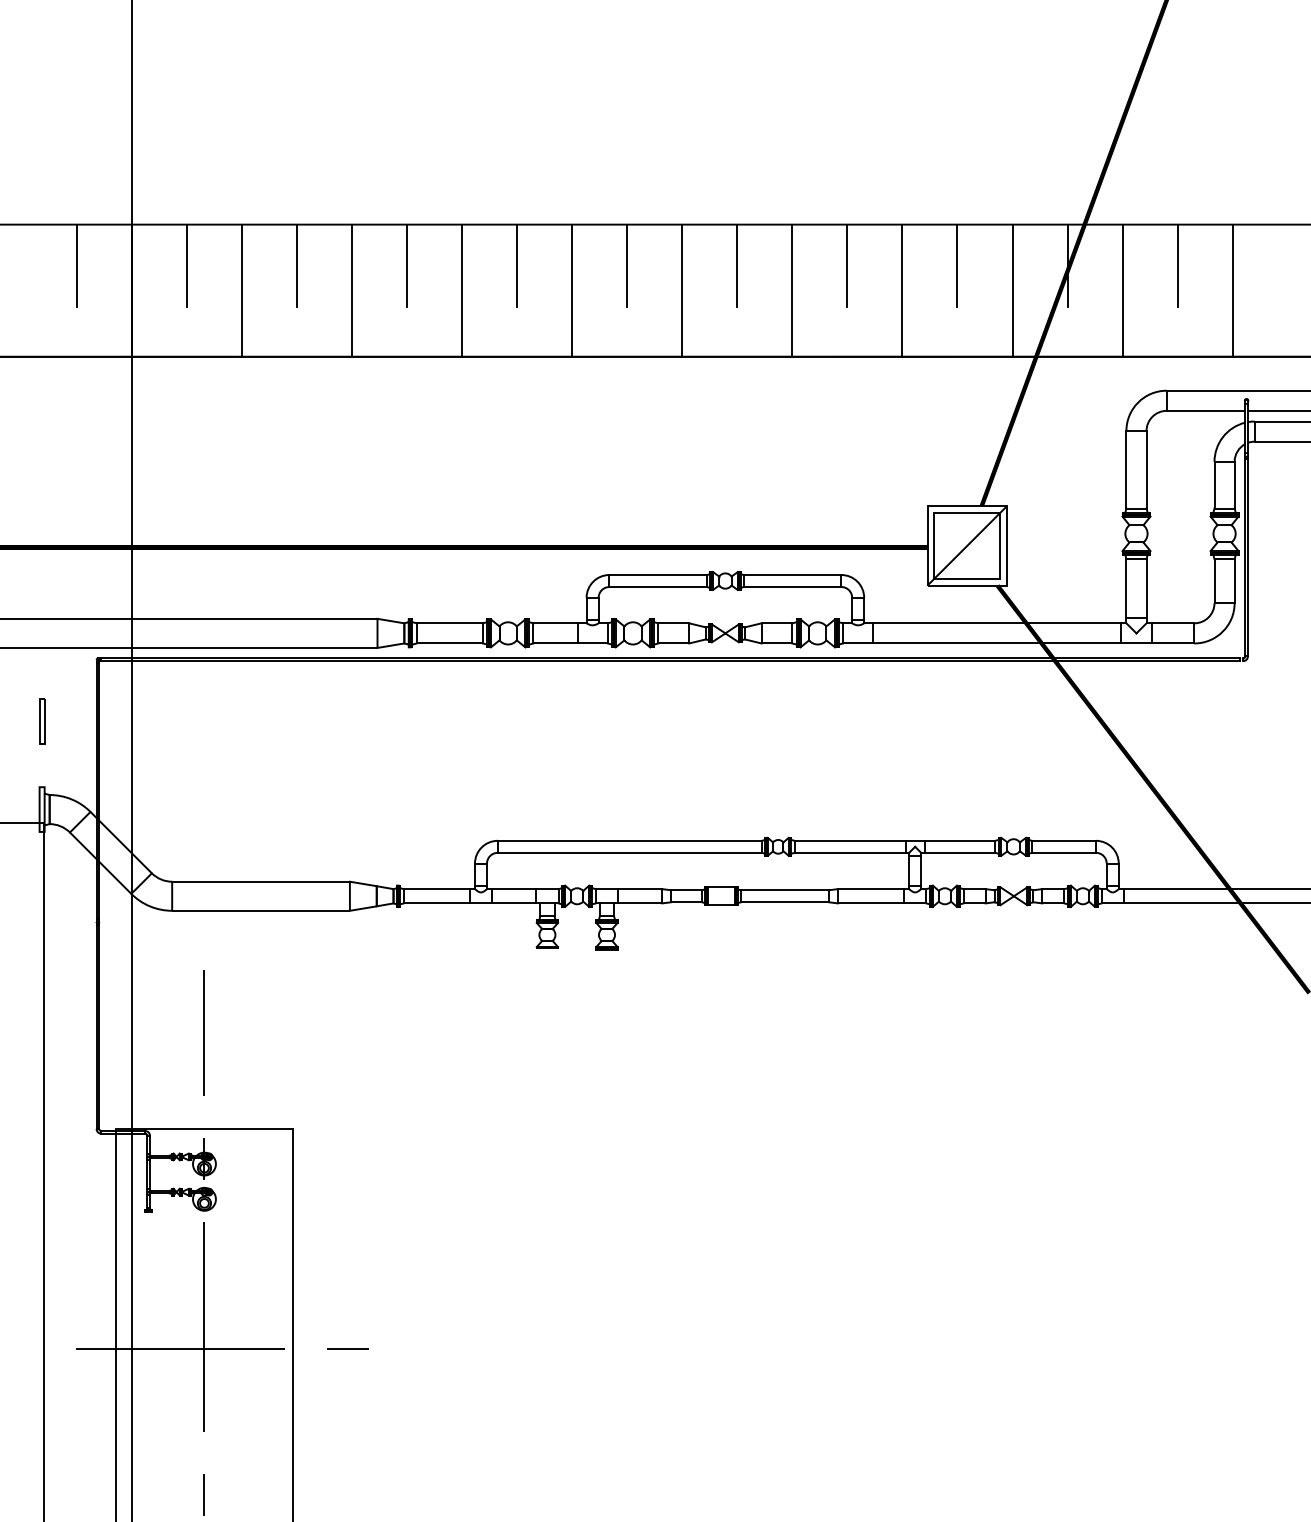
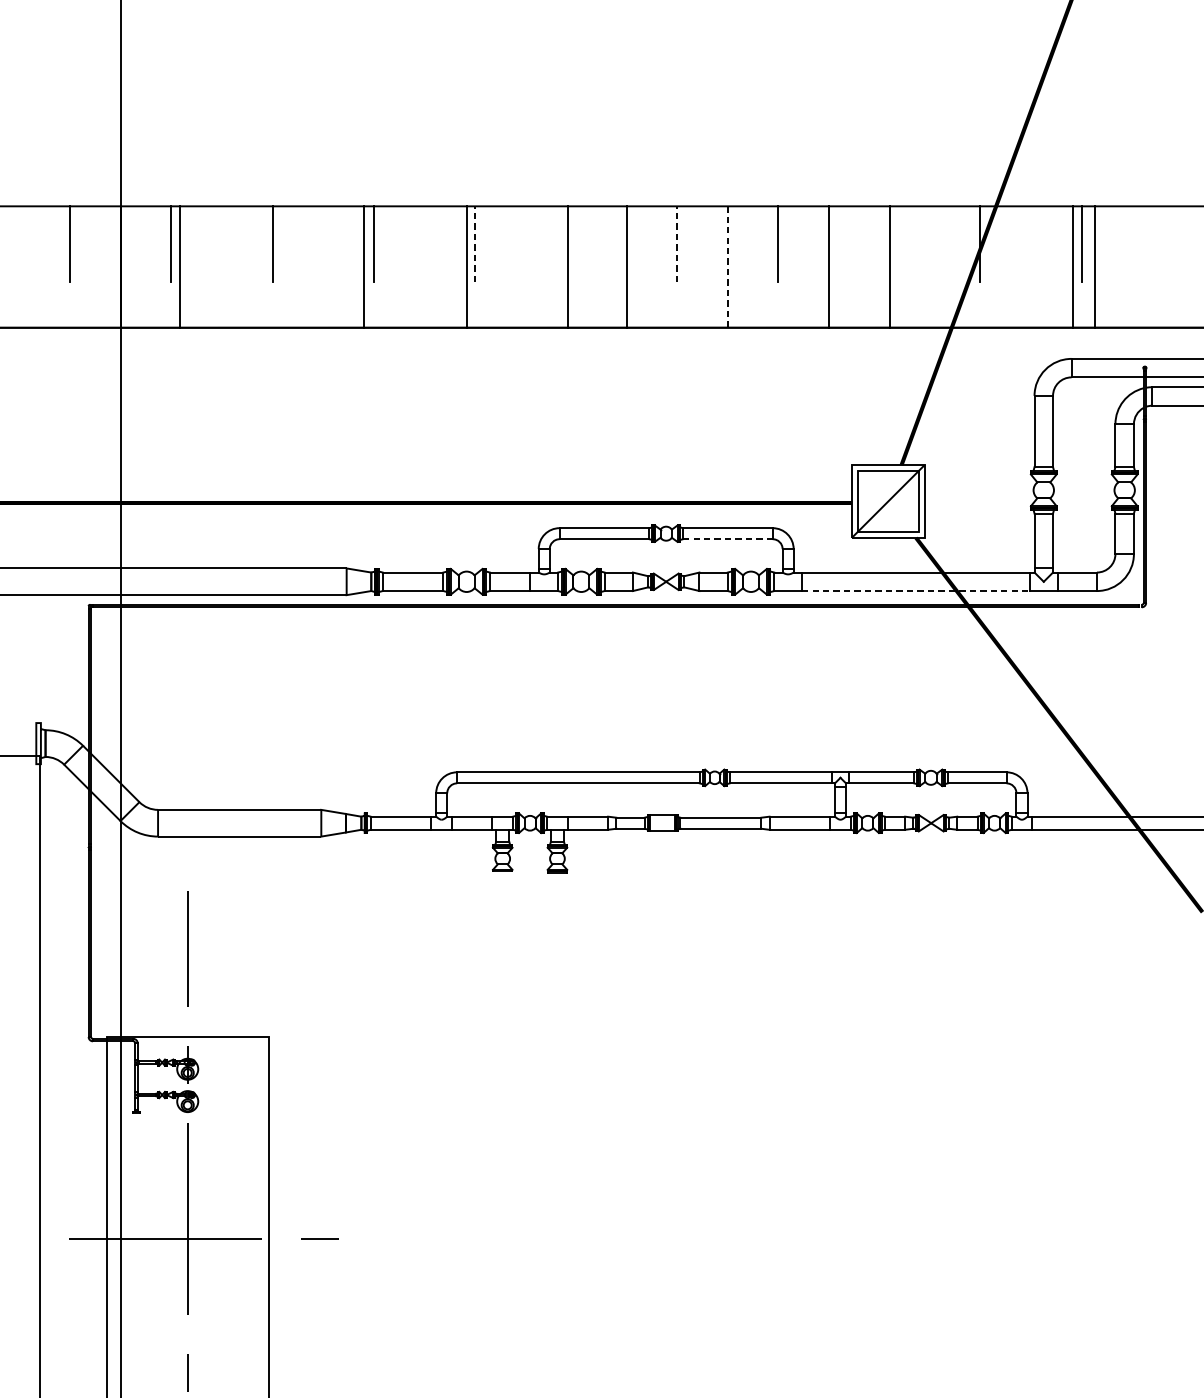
line: (517, 265) -> (475, 243), solid -> dashed
line: (627, 265) -> (576, 243), removed
line: (737, 265) -> (677, 243), solid -> dashed
line: (957, 265) -> (879, 243), removed
line: (241, 290) -> (179, 266), moved
line: (351, 290) -> (363, 266), moved
line: (461, 290) -> (466, 266), moved
line: (572, 290) -> (568, 266), moved
line: (792, 290) -> (727, 266), solid -> dashed
line: (1012, 290) -> (890, 266), moved
line: (1122, 290) -> (1073, 266), moved
line: (1232, 290) -> (1094, 266), moved
line: (792, 587) -> (727, 539), solid -> dashed
line: (997, 643) -> (916, 591), solid -> dashed
part: (42, 721) -> (38, 662), removed

